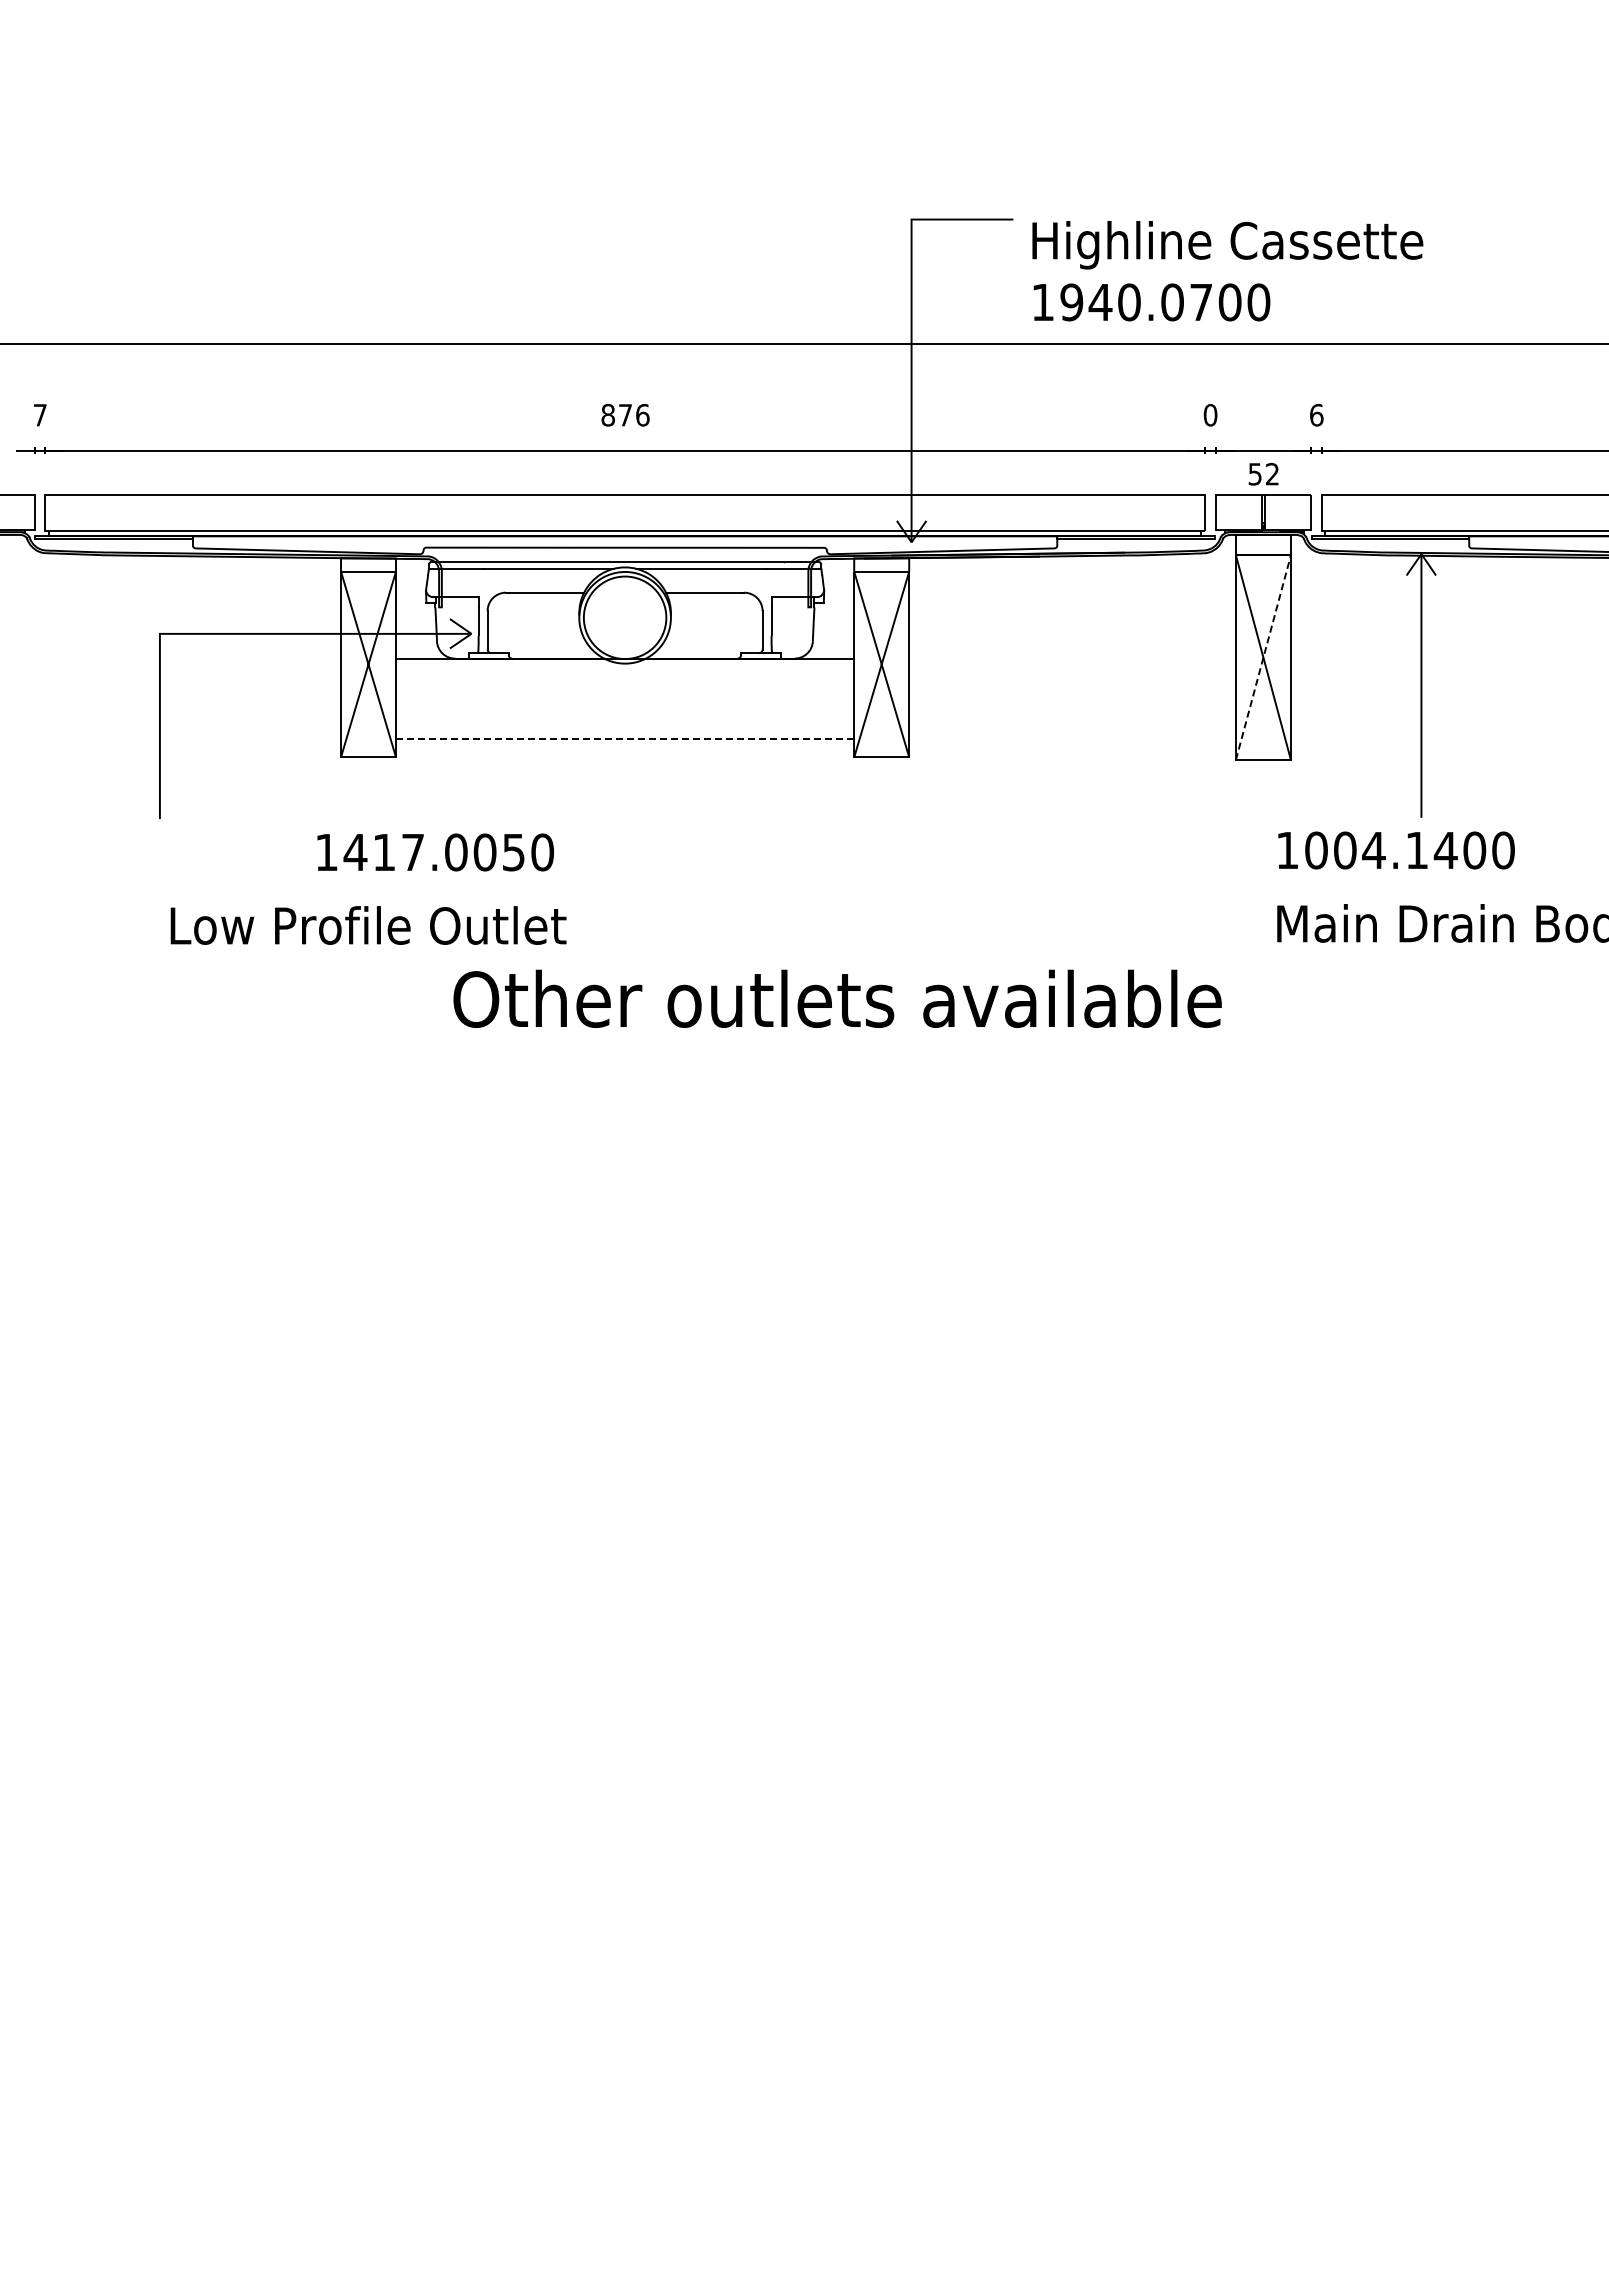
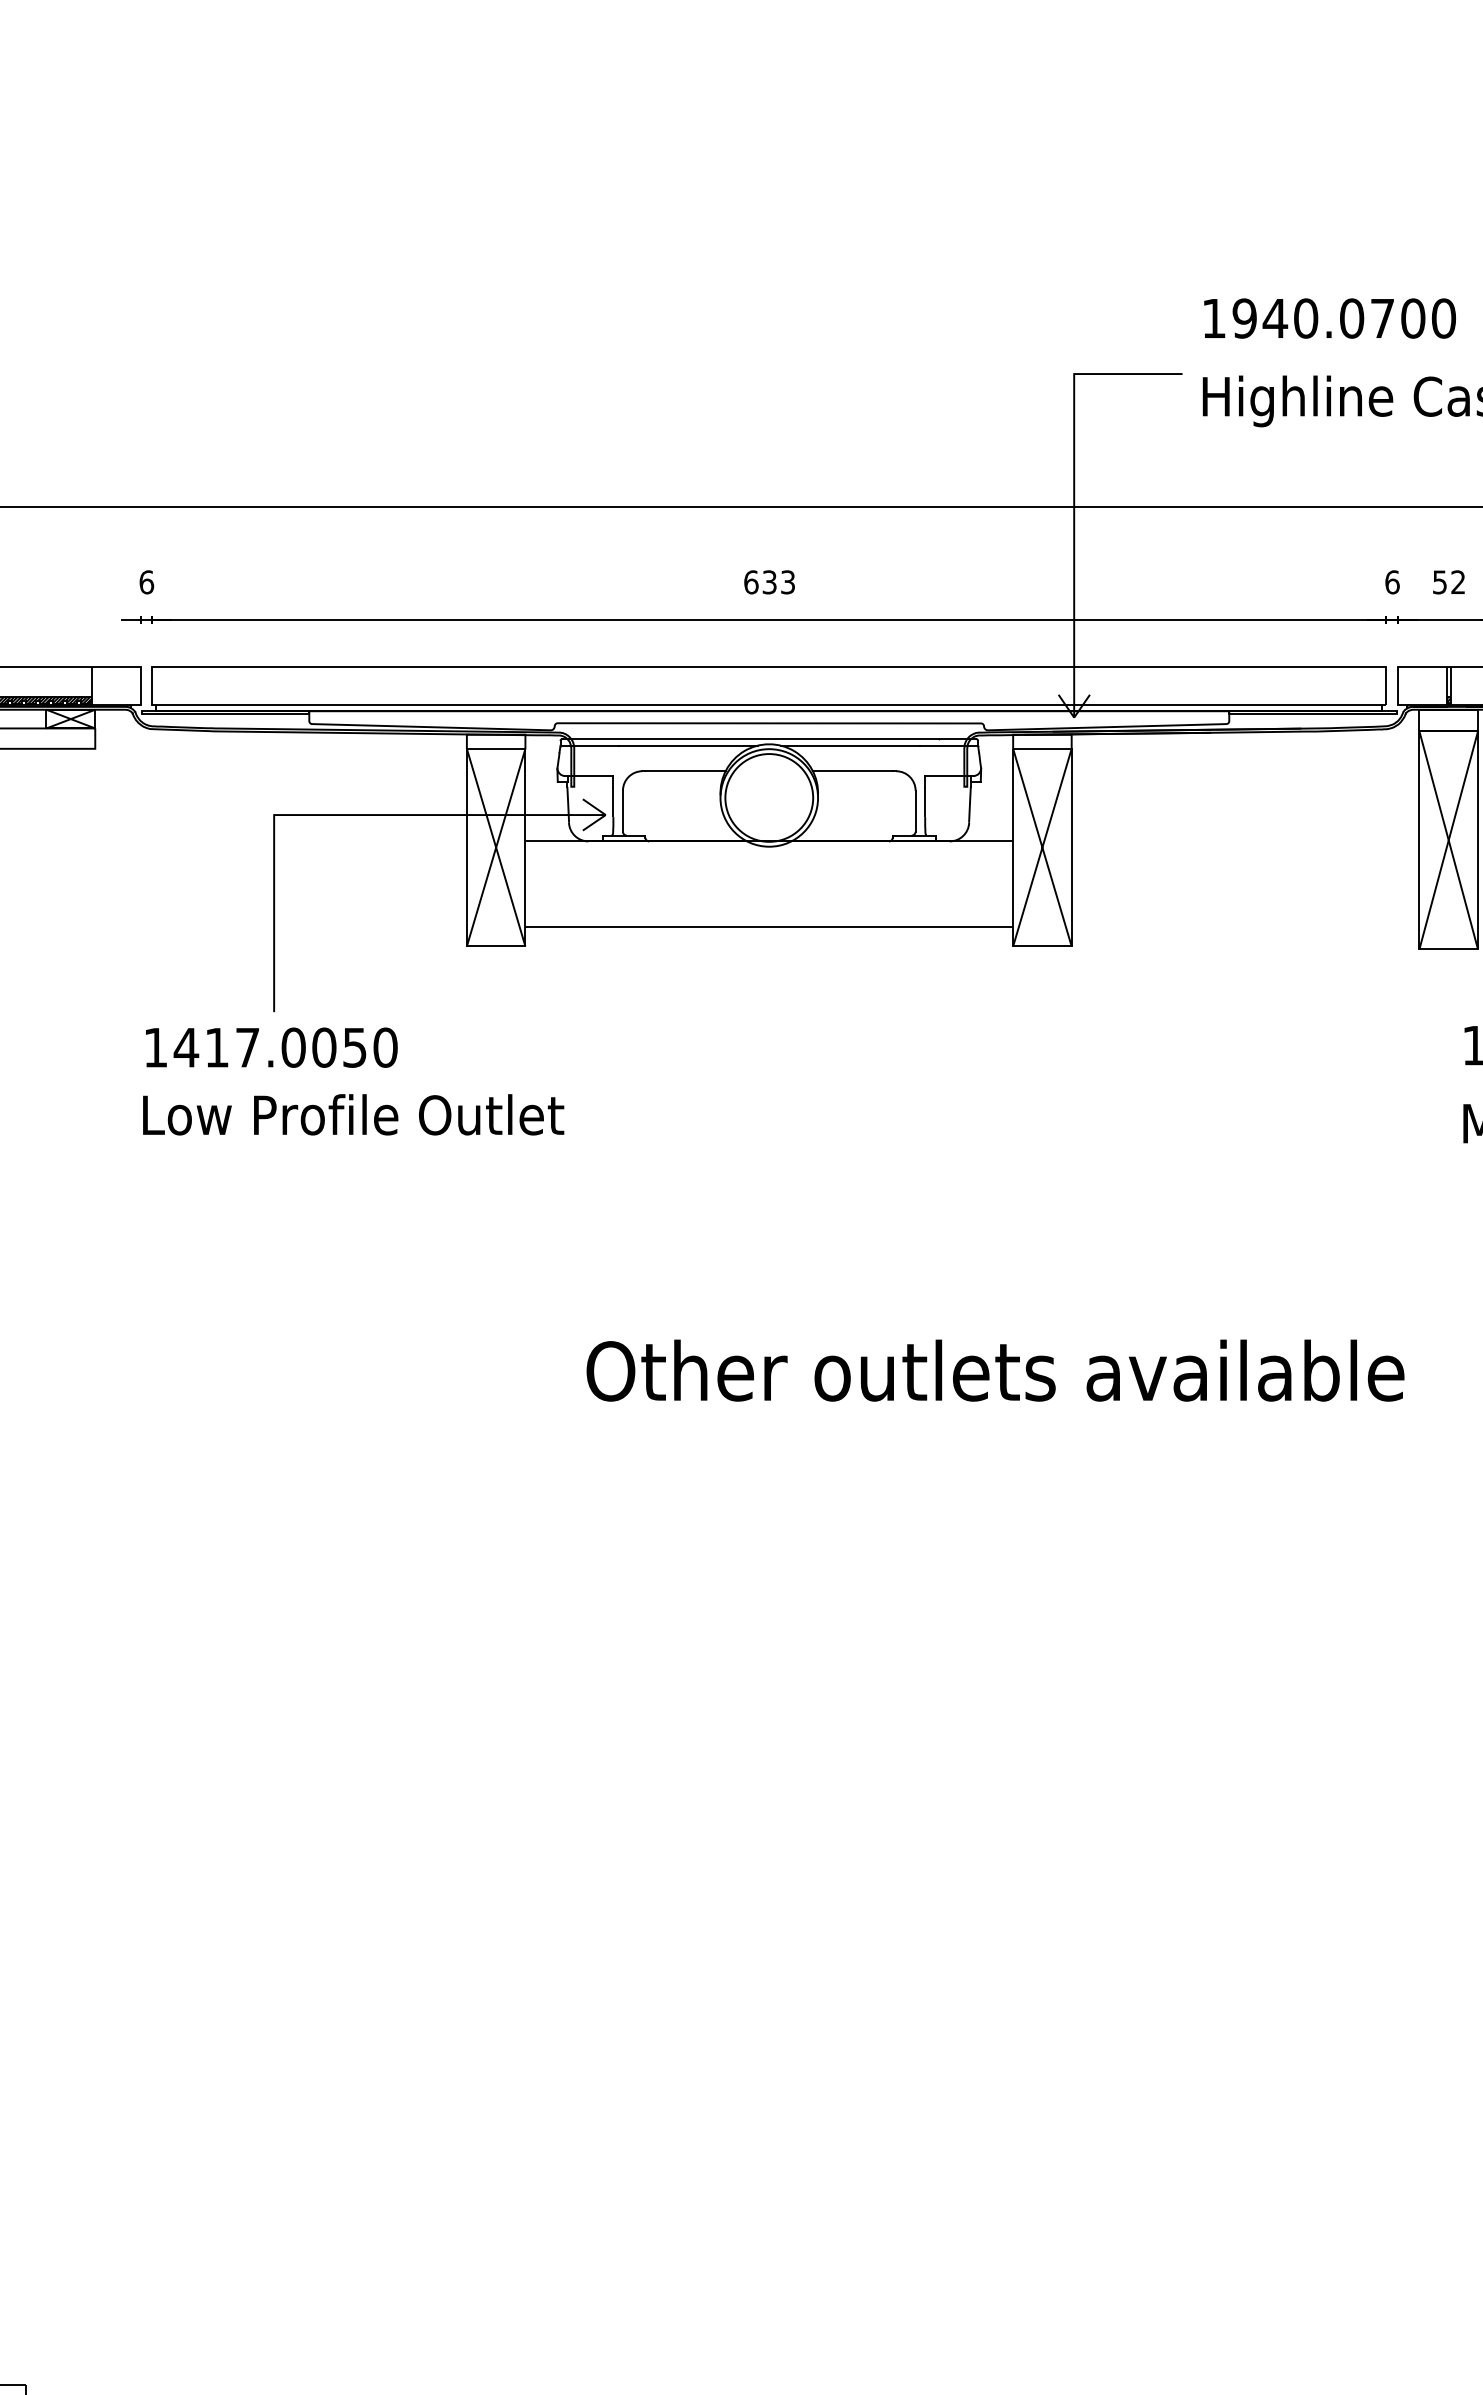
text: (1151, 302) -> (1329, 318), moved
text: (625, 414) -> (769, 581), 876 -> 633
text: (40, 415) -> (147, 582), 7 -> 6
text: (1210, 415) -> (1392, 582), 0 -> 6
text: (1263, 474) -> (1448, 582), moved
line: (1263, 657) -> (1448, 840), dashed -> solid
line: (625, 739) -> (769, 927), dashed -> solid
text: (435, 852) -> (271, 1047), moved
text: (368, 925) -> (353, 1114), moved
text: (837, 998) -> (995, 1370), moved

